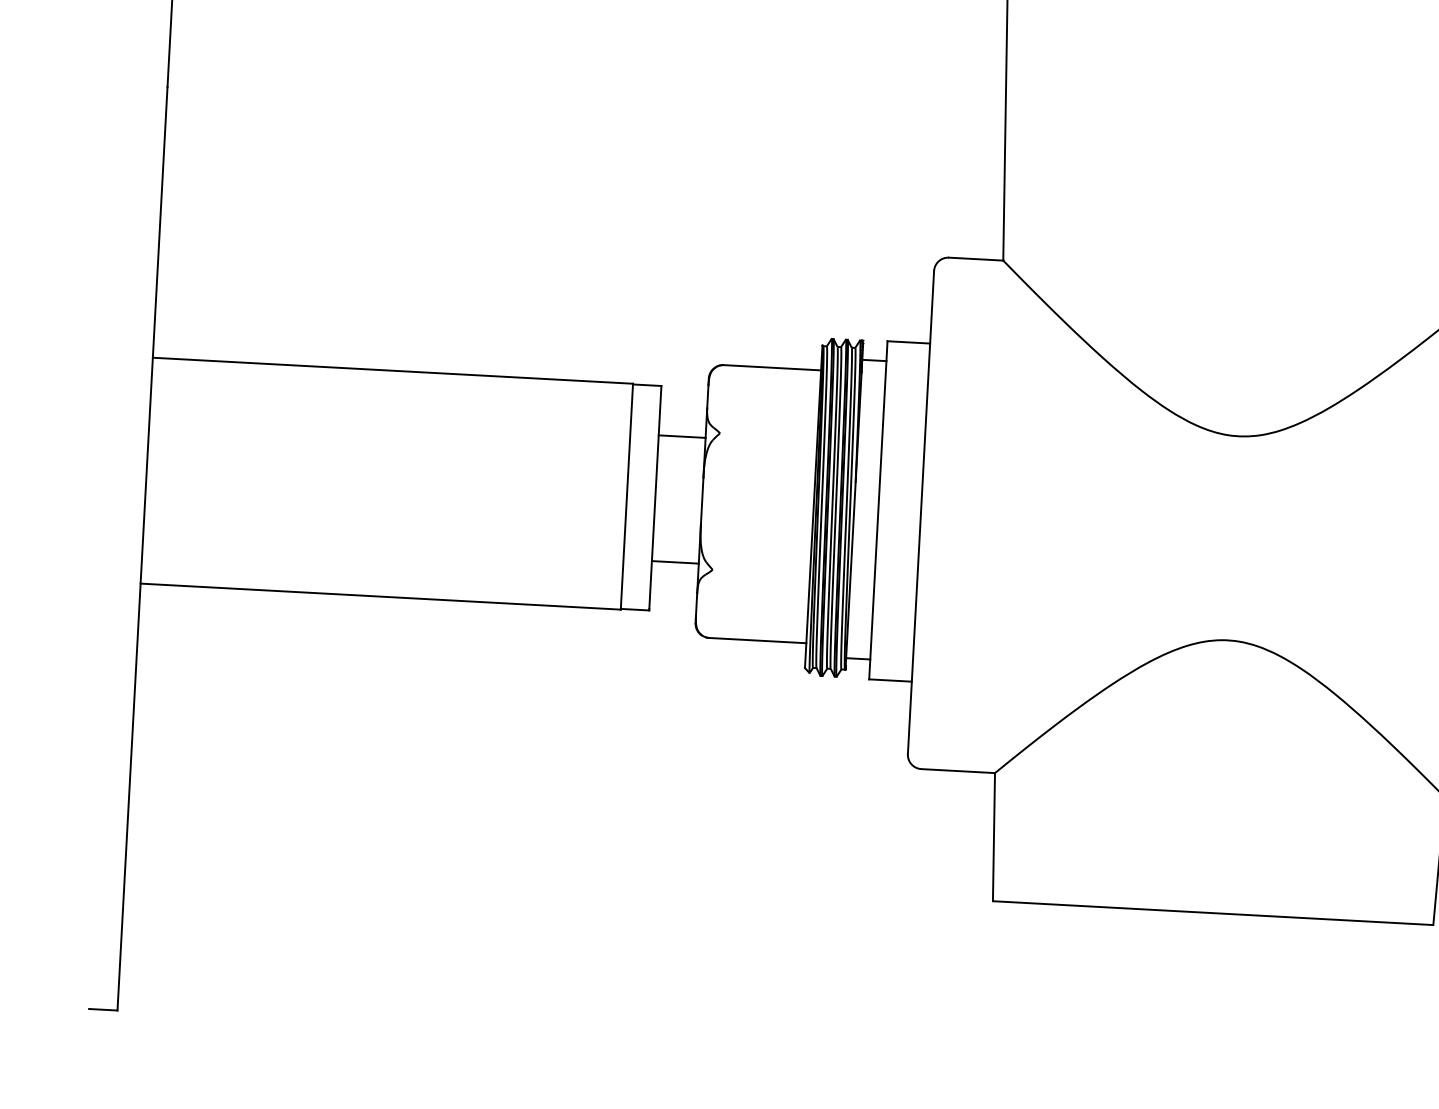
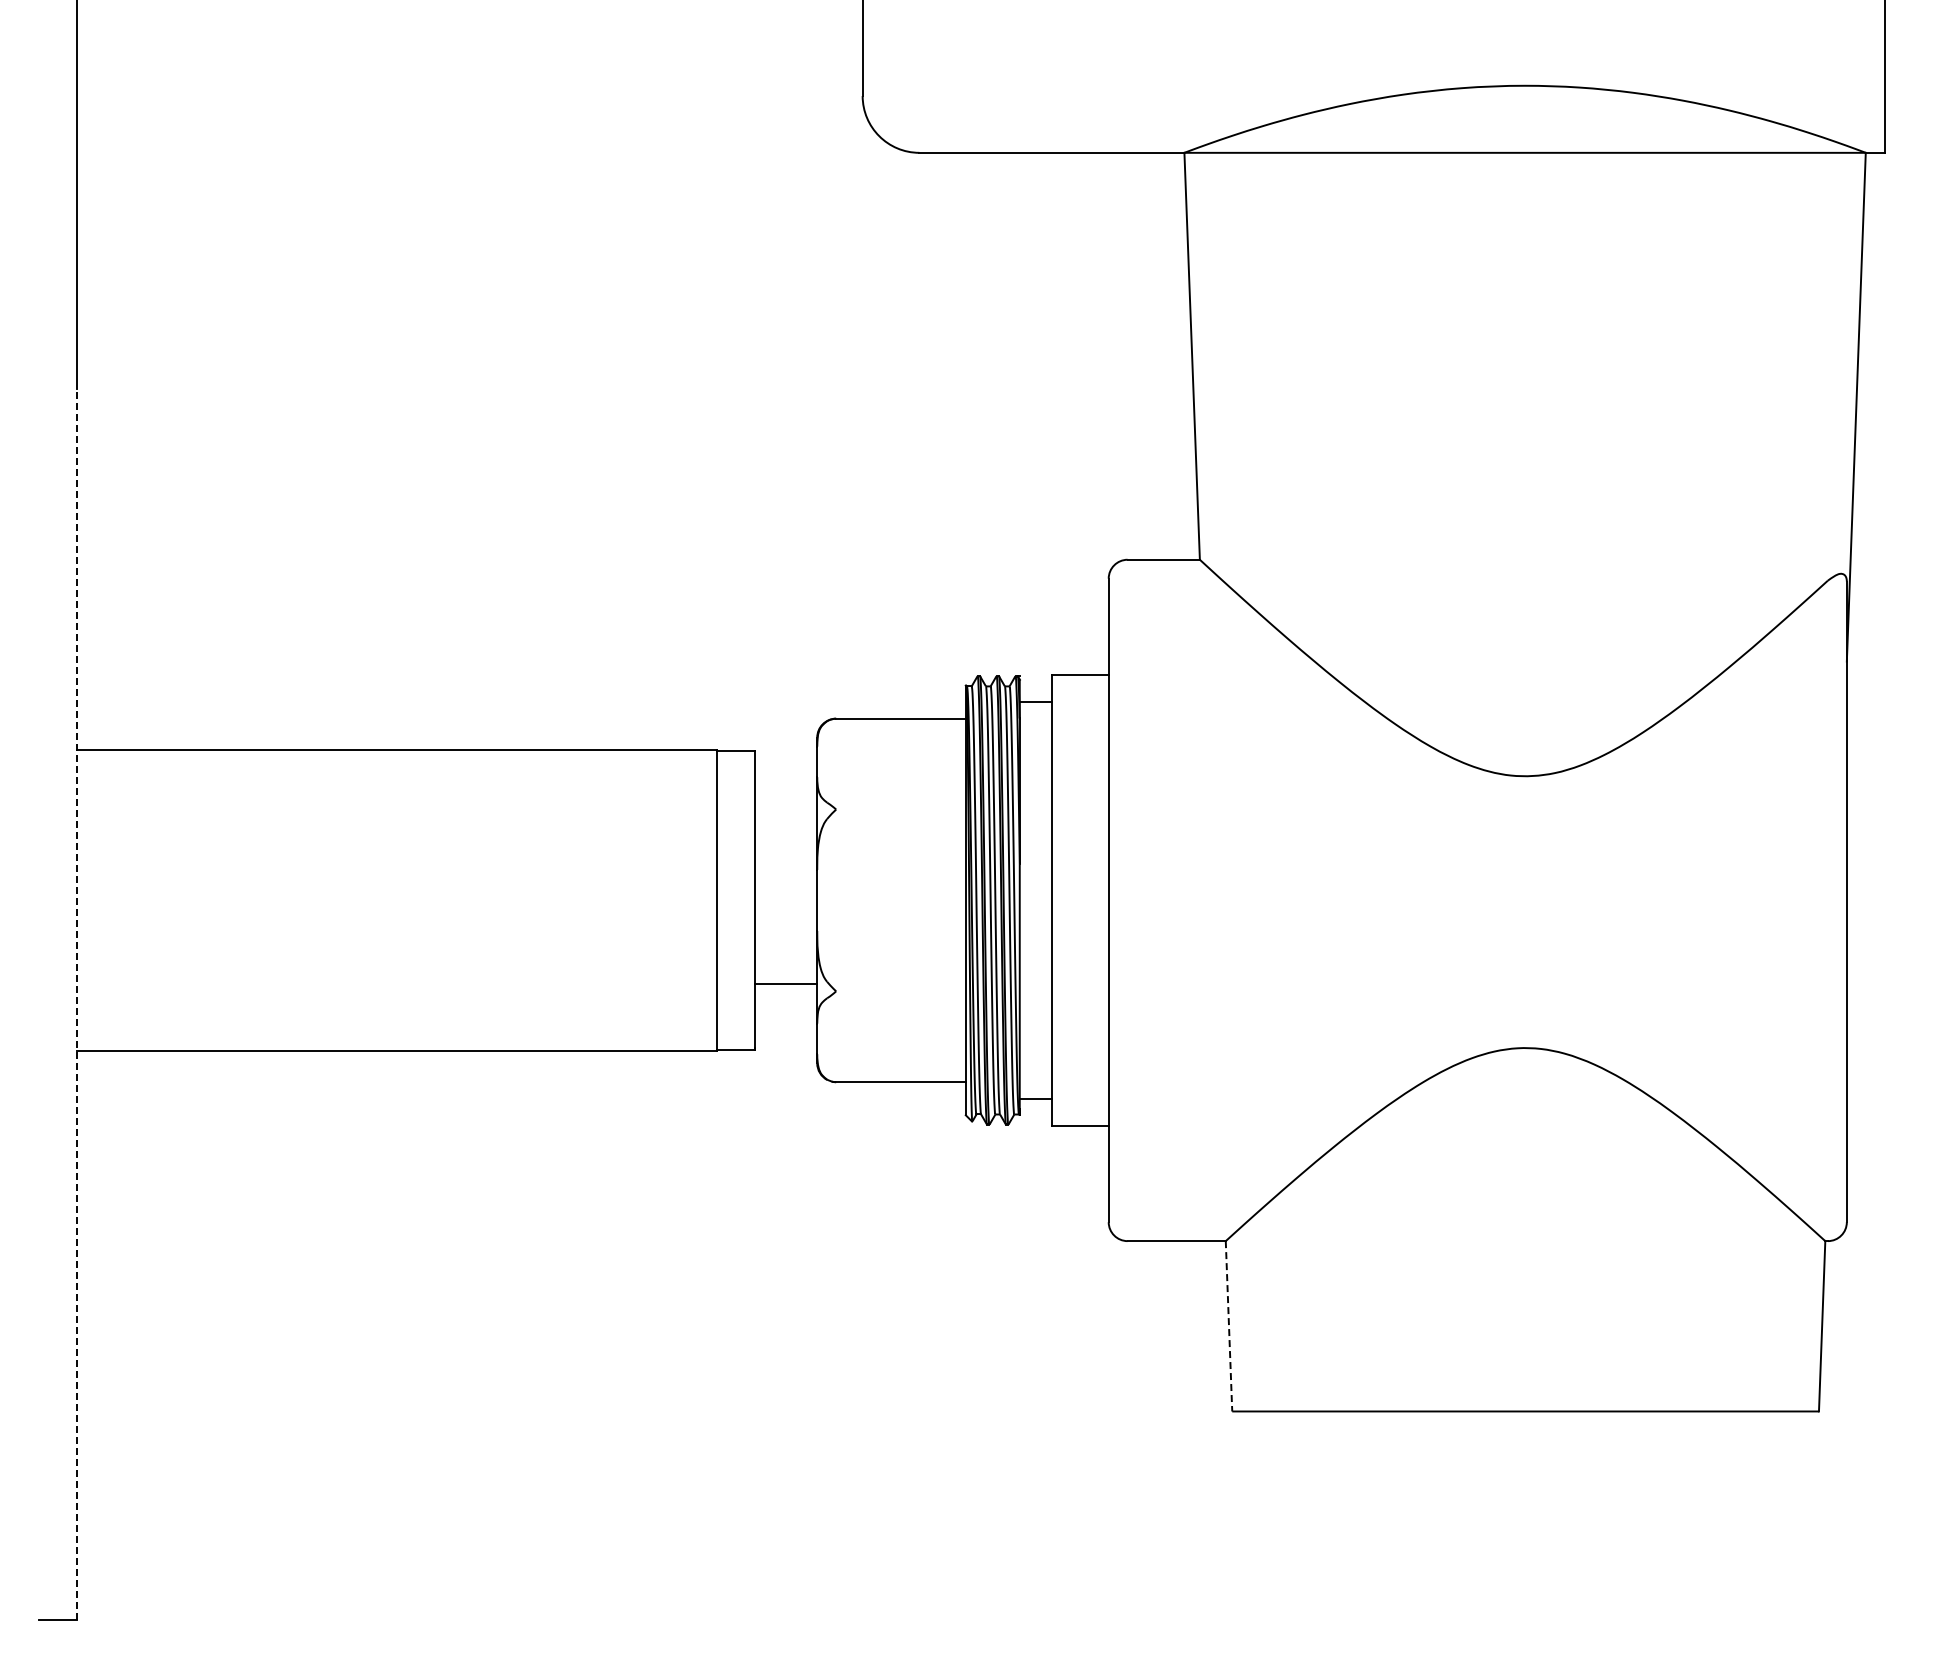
line: (681, 436) -> (785, 816), removed
line: (142, 548) -> (77, 1004), solid -> dashed
line: (994, 837) -> (1229, 1326), solid -> dashed

